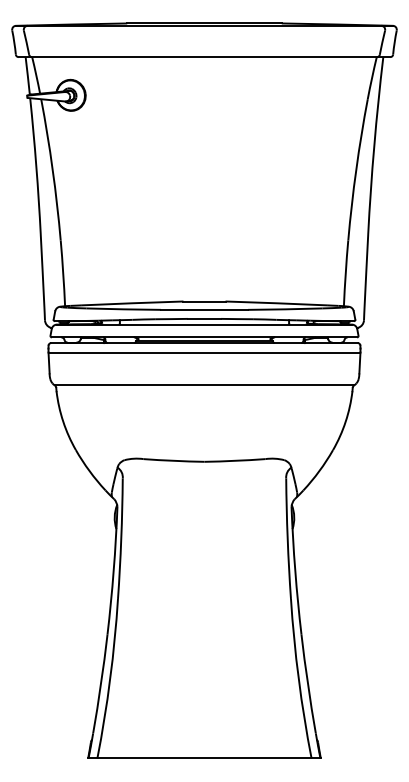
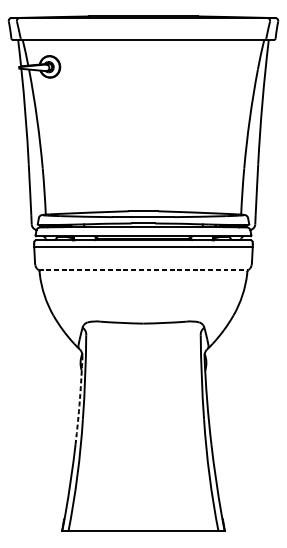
line: (204, 385) -> (143, 270), solid -> dashed
arc: (113, 570) -> (79, 399), solid -> dashed

